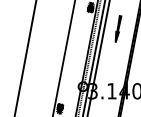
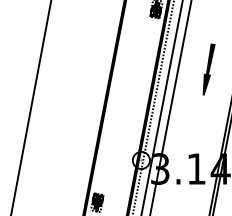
part: (118, 28) -> (209, 68), moved

